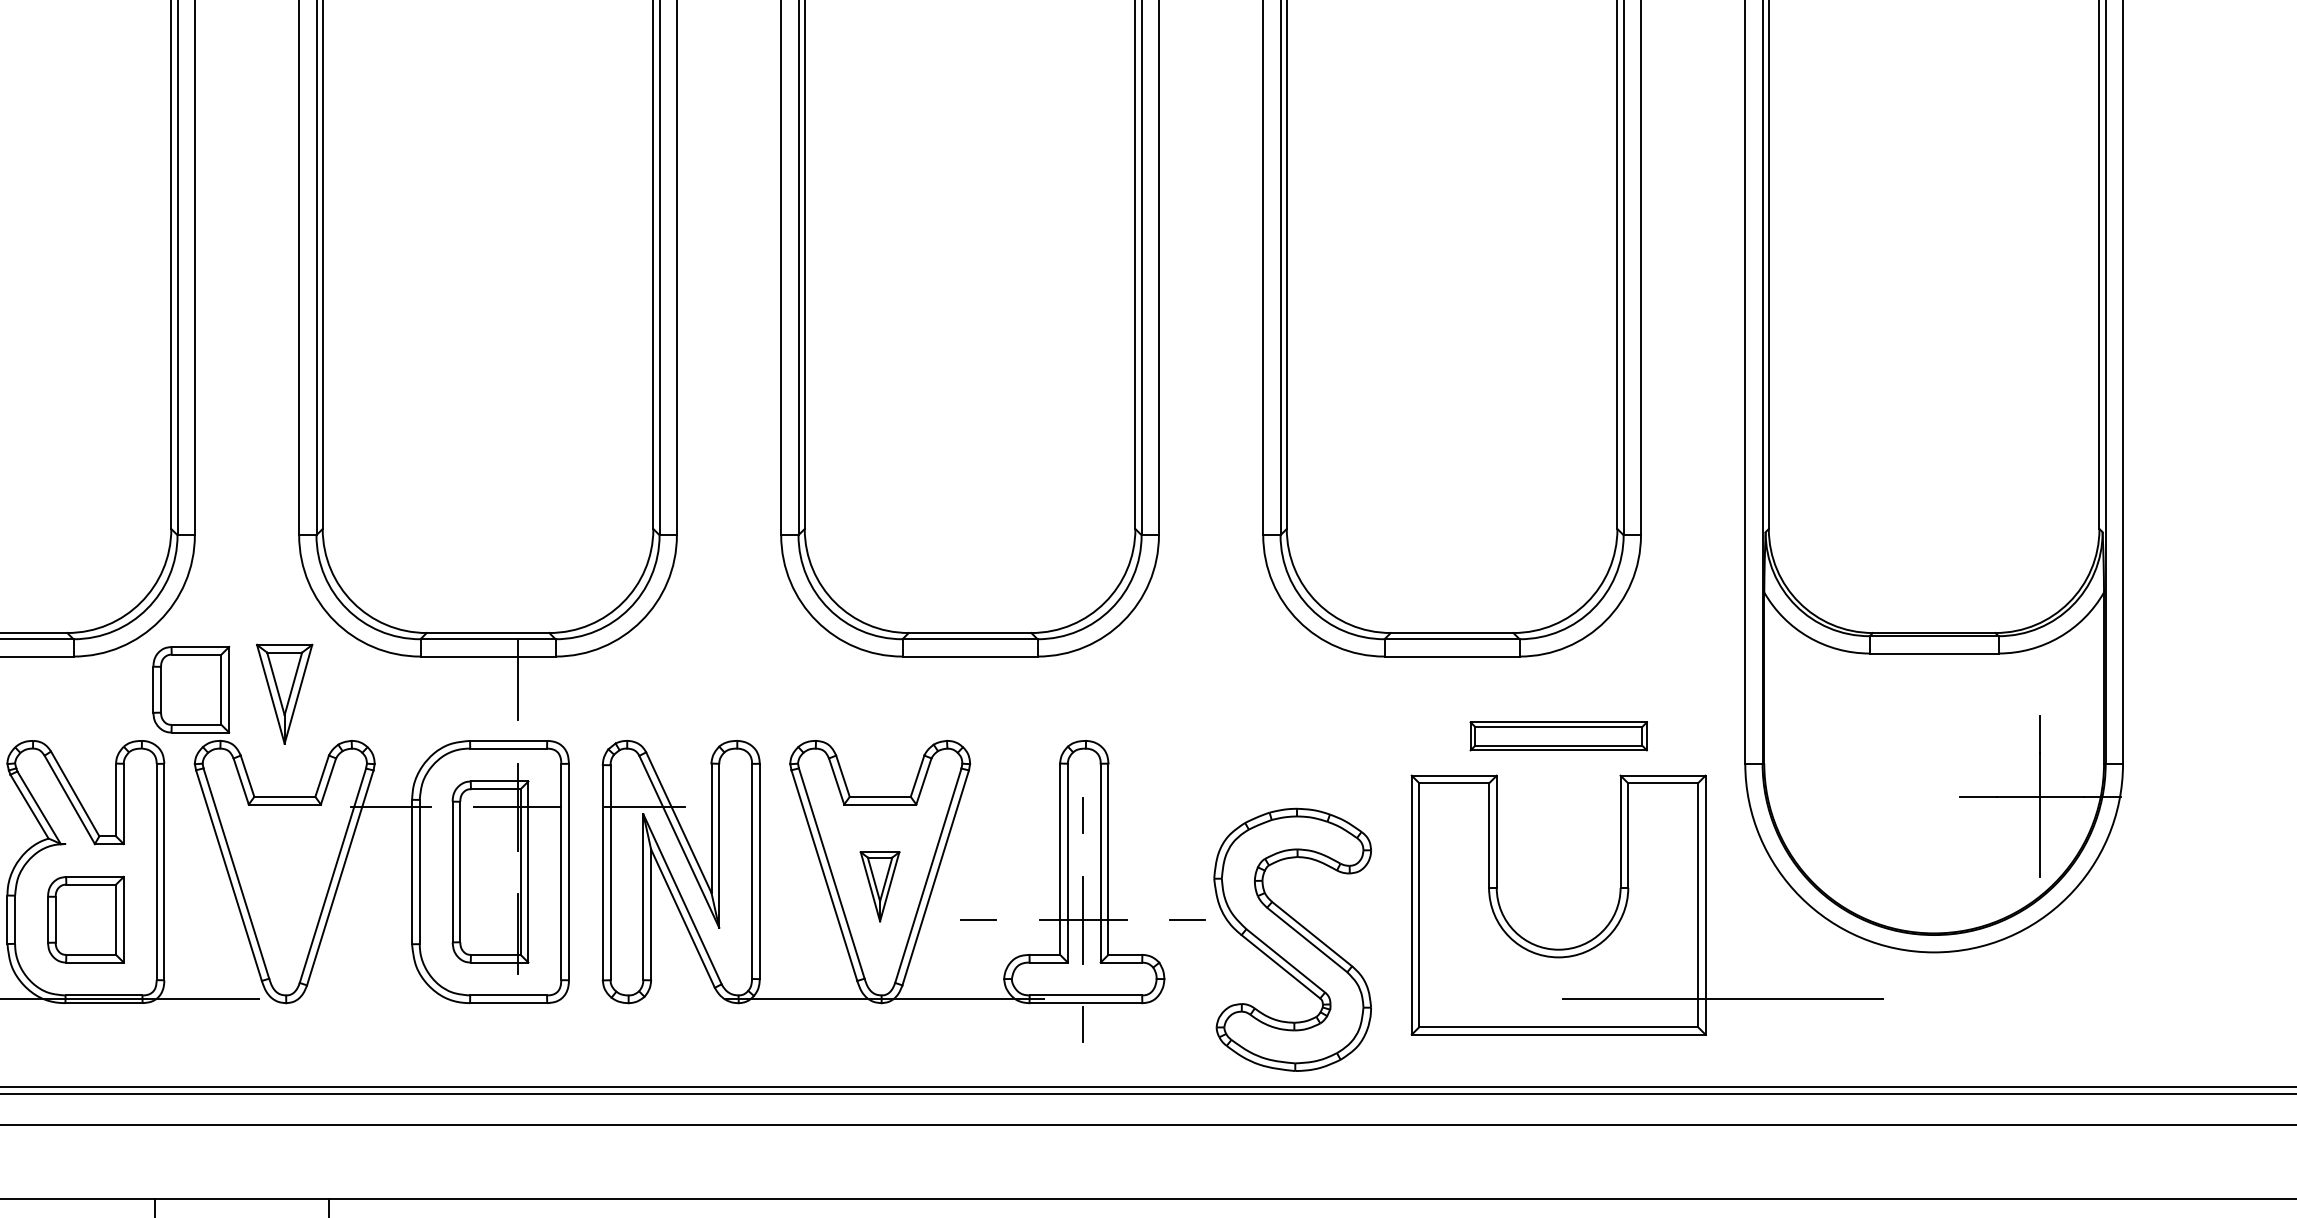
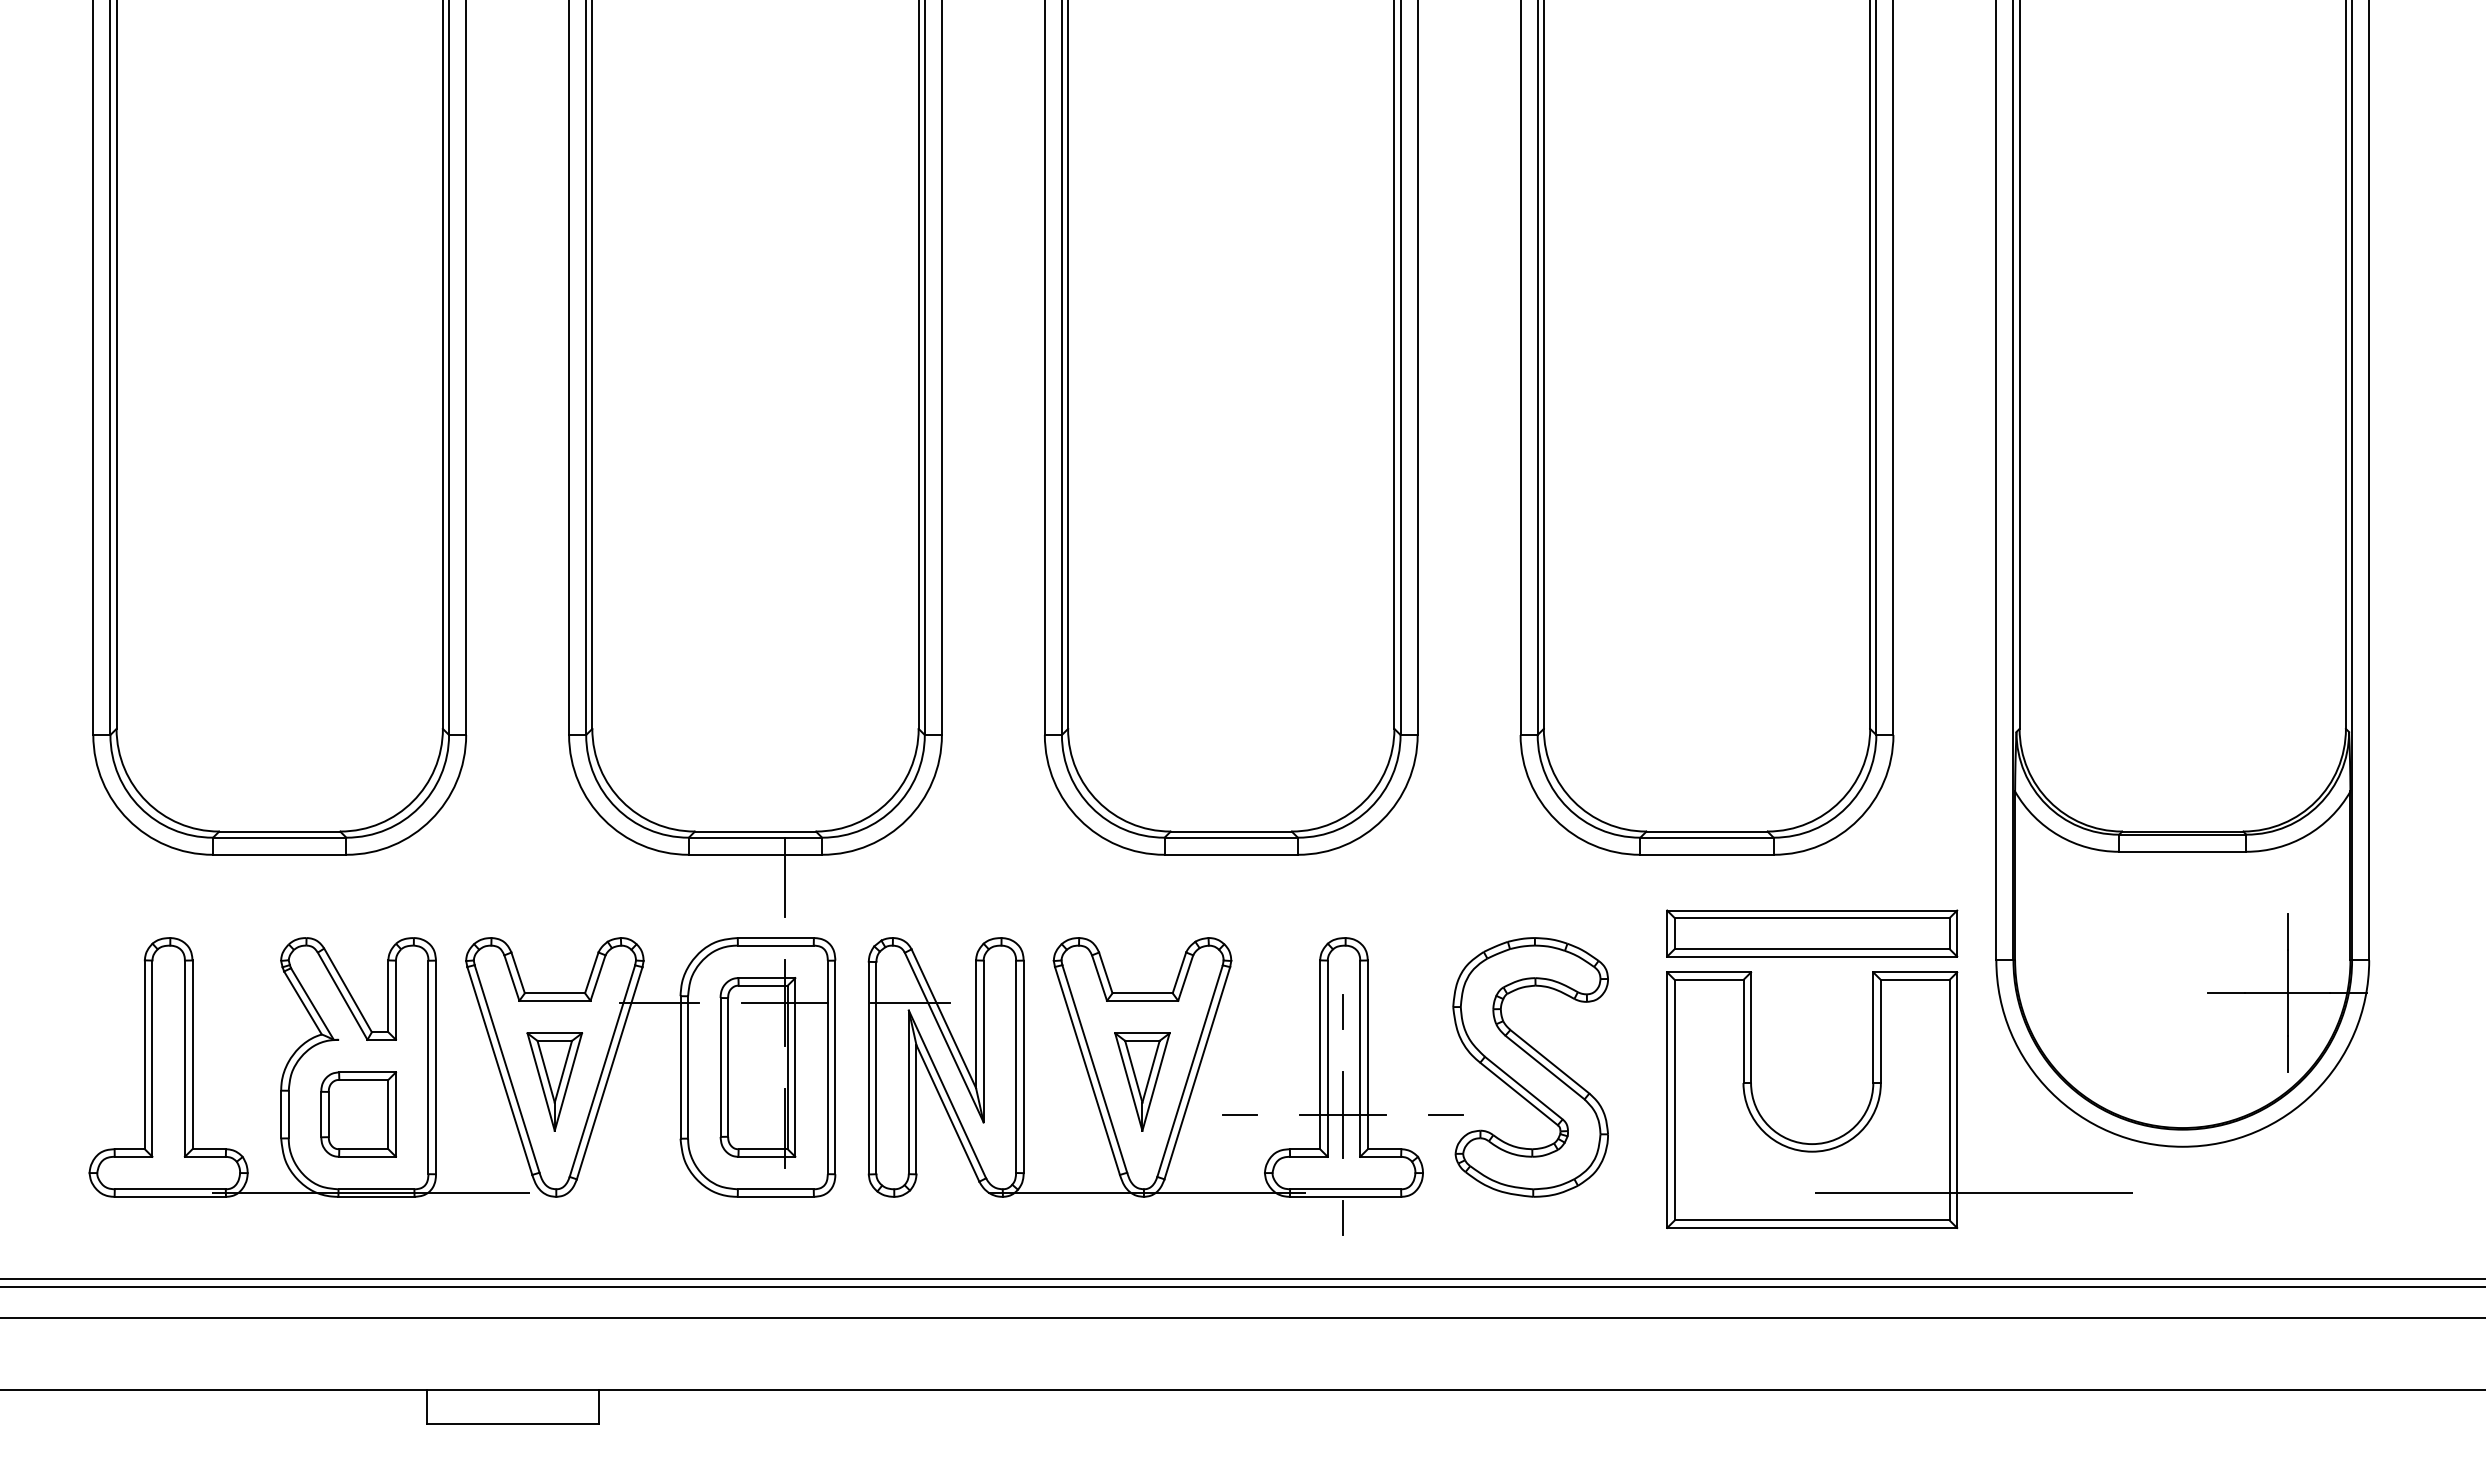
part: (191, 689) -> (462, 887), removed
part: (284, 693) -> (554, 1081), moved
part: (1558, 736) -> (1812, 933), size x1.67
part: (880, 886) -> (1142, 1081), size x1.43
part: (1292, 939) -> (1530, 1067), moved

